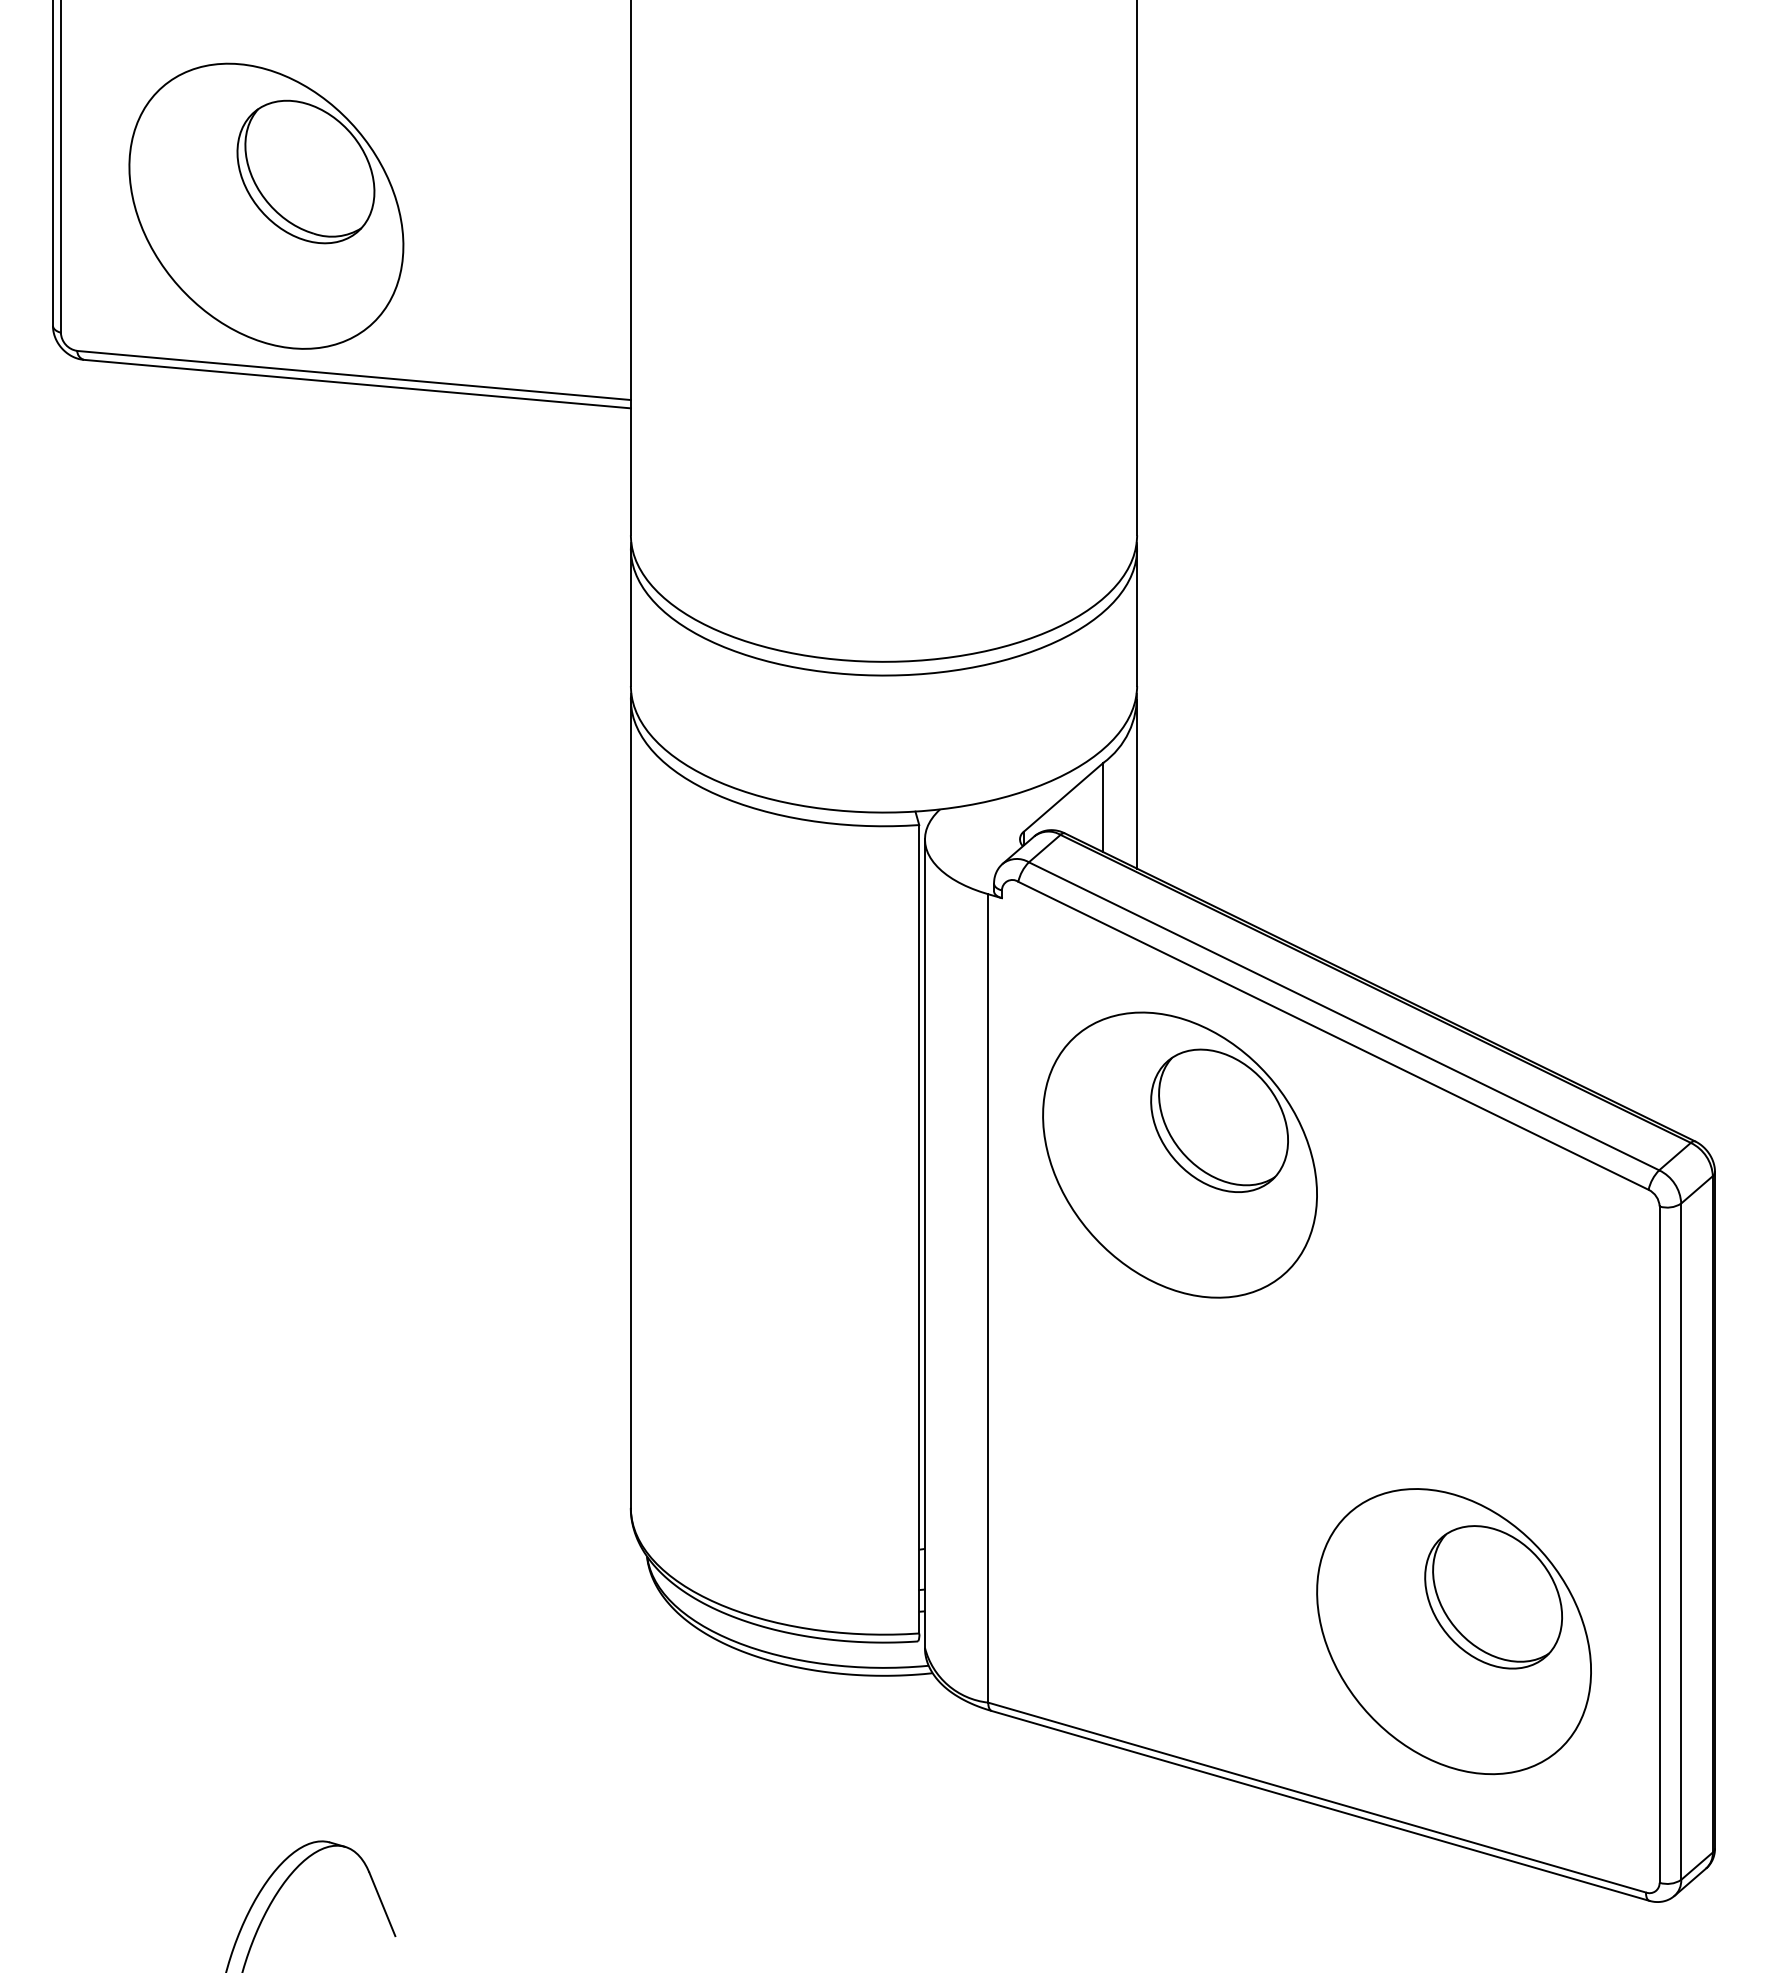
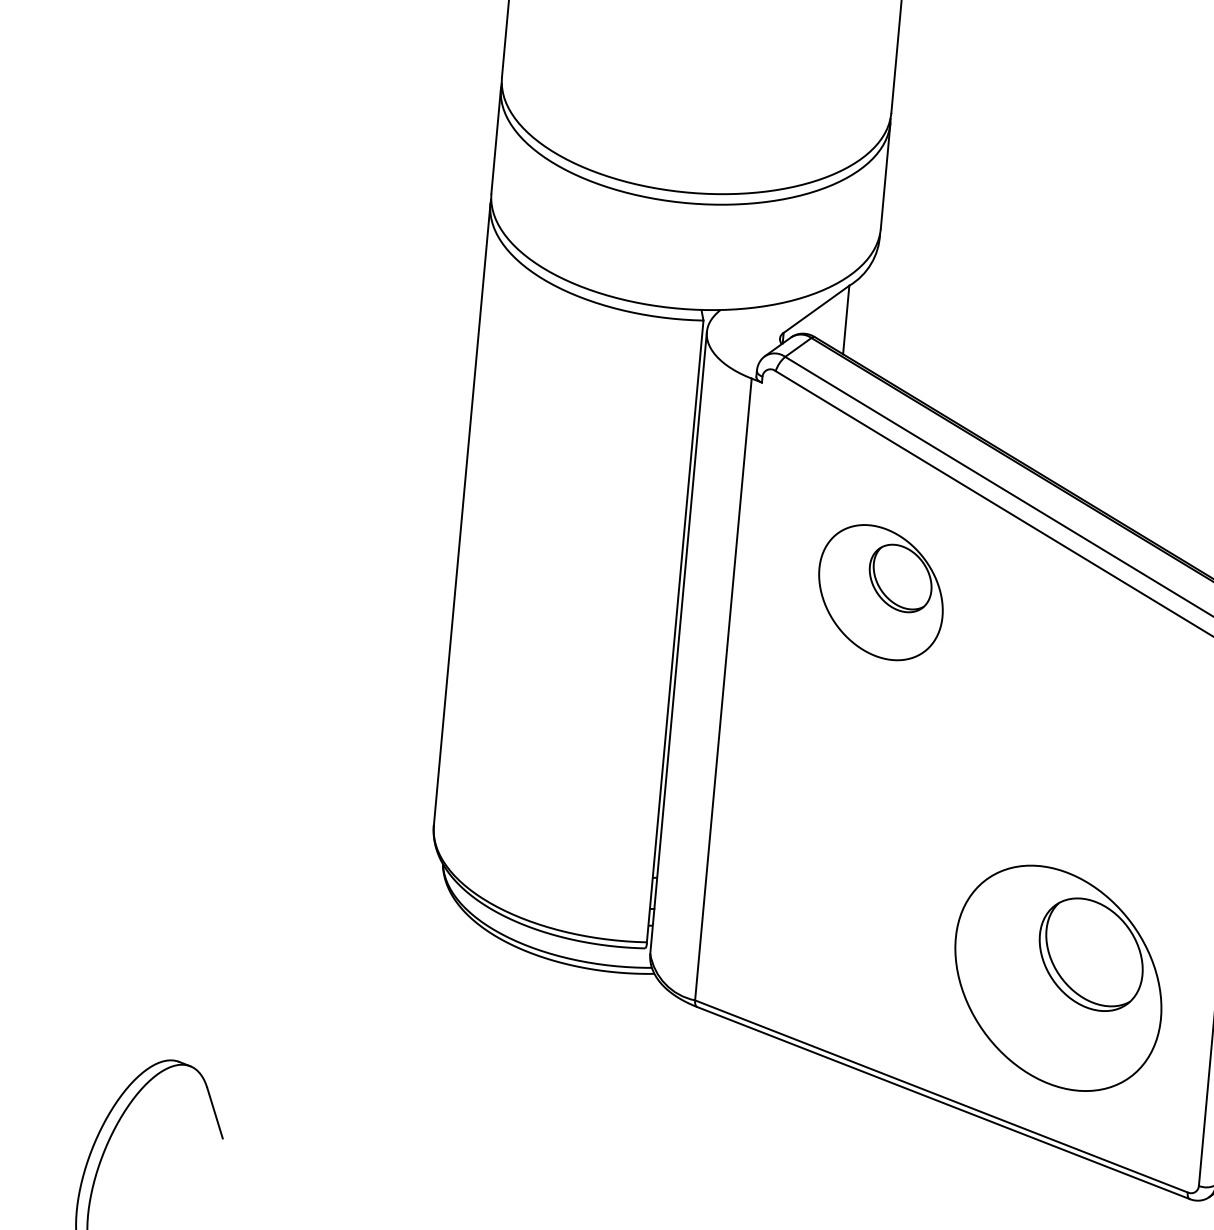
line: (1137, 783) -> (874, 303), removed
part: (1179, 1154) -> (880, 592), size x0.6

